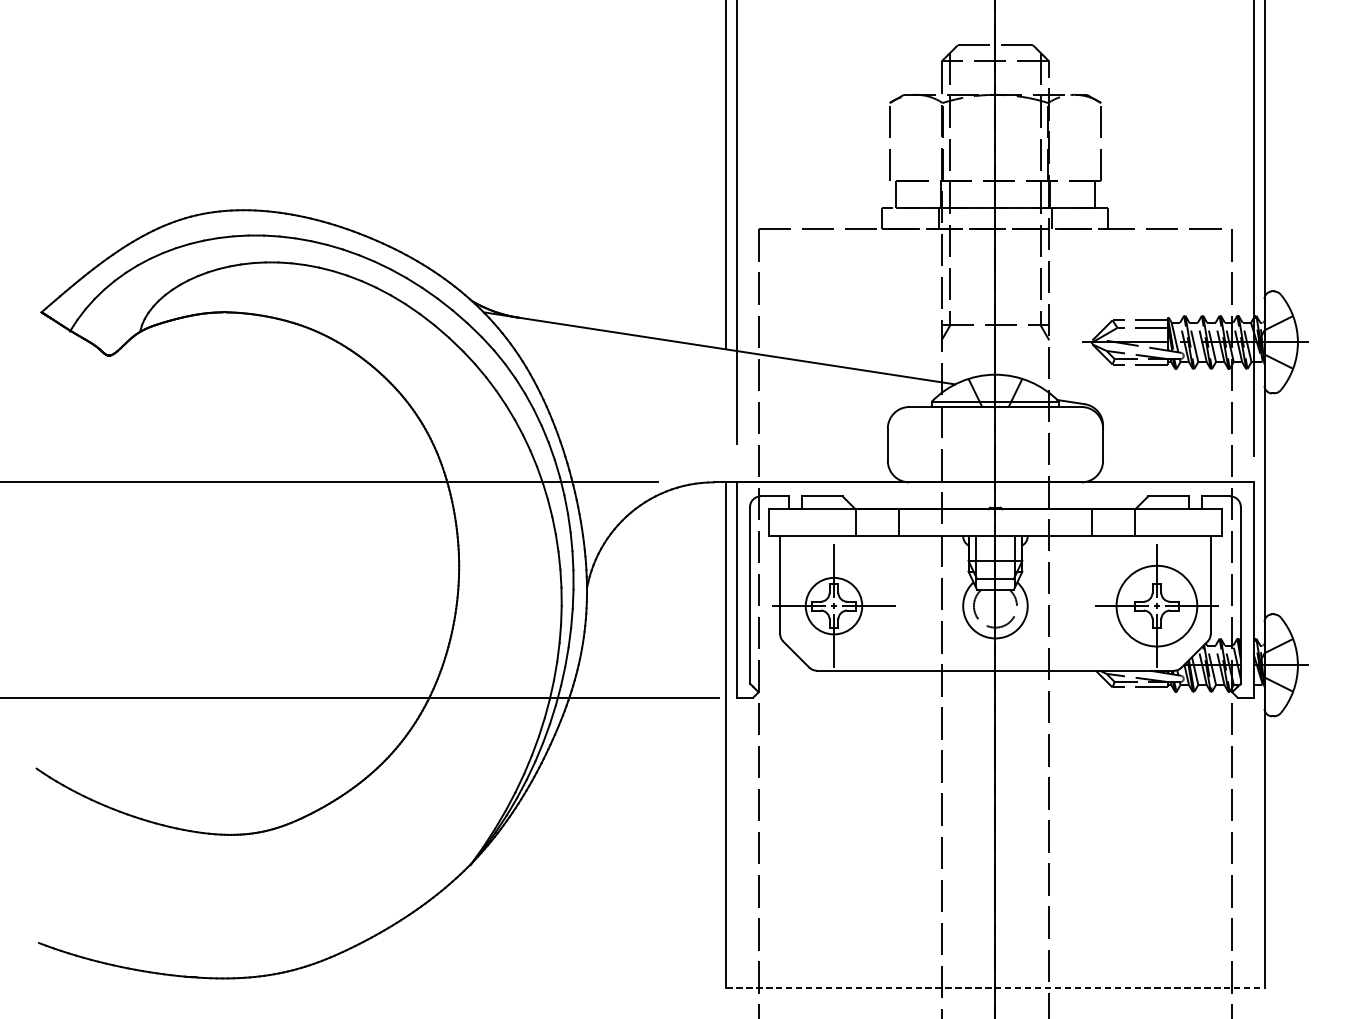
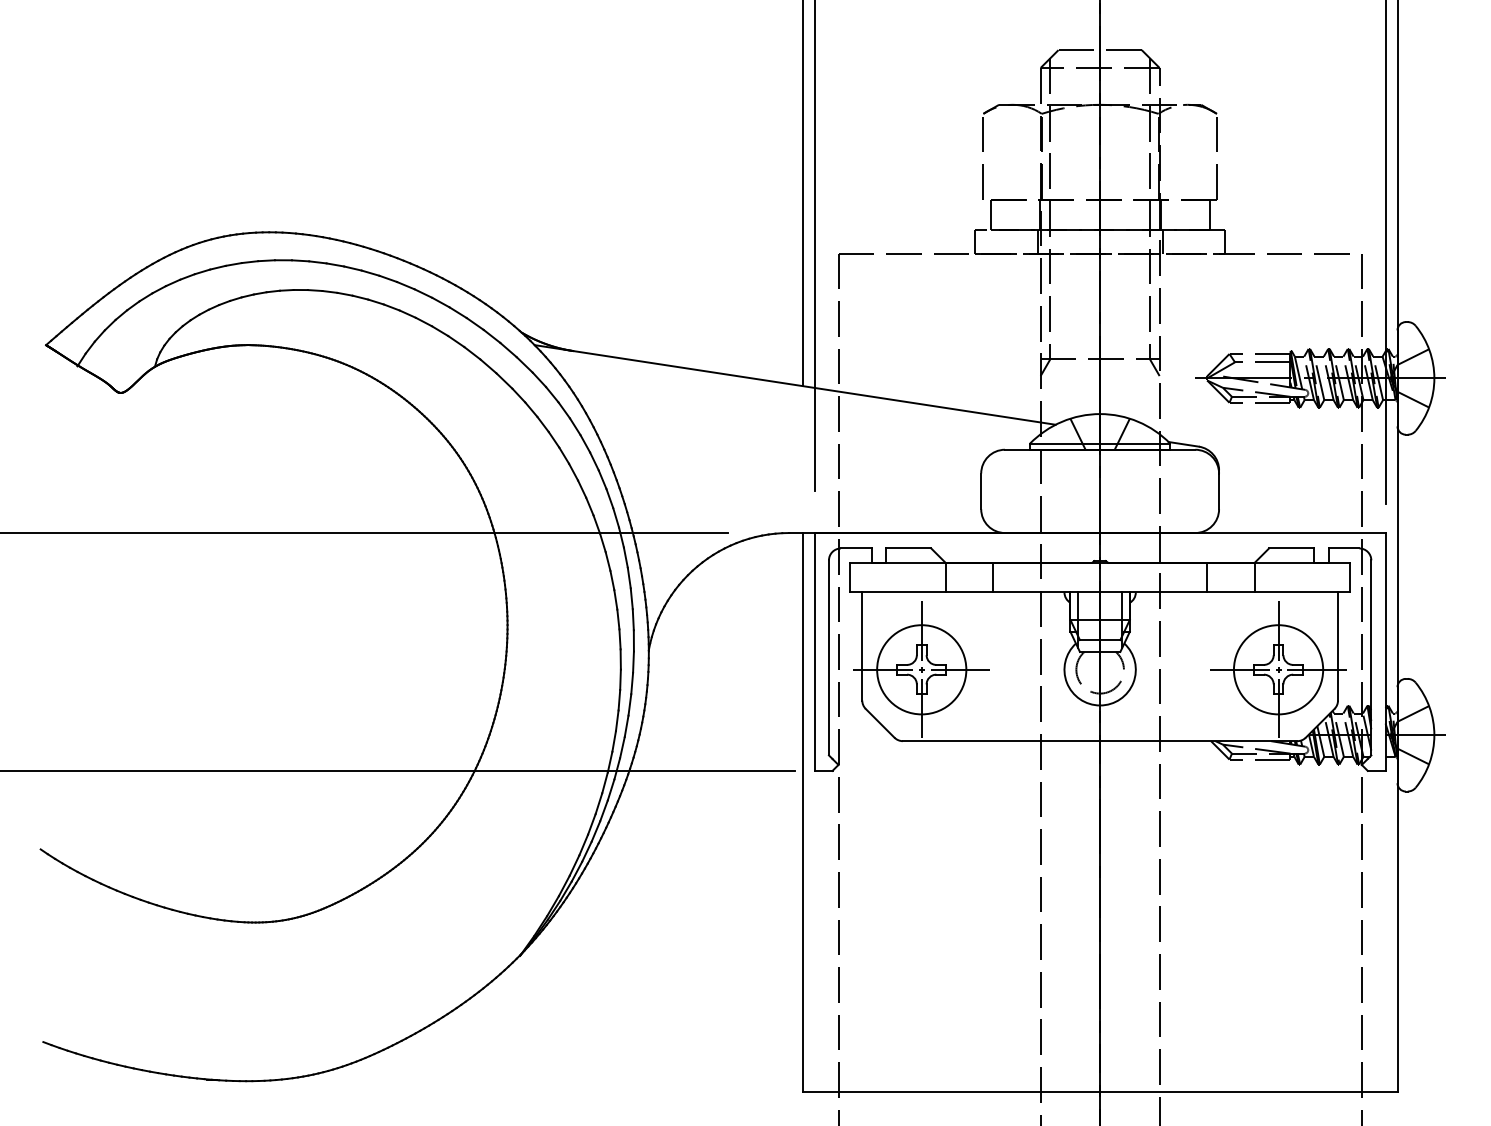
circle: (833, 605) -> (921, 669), size x1.43
line: (995, 988) -> (1100, 1092), dashed -> solid

